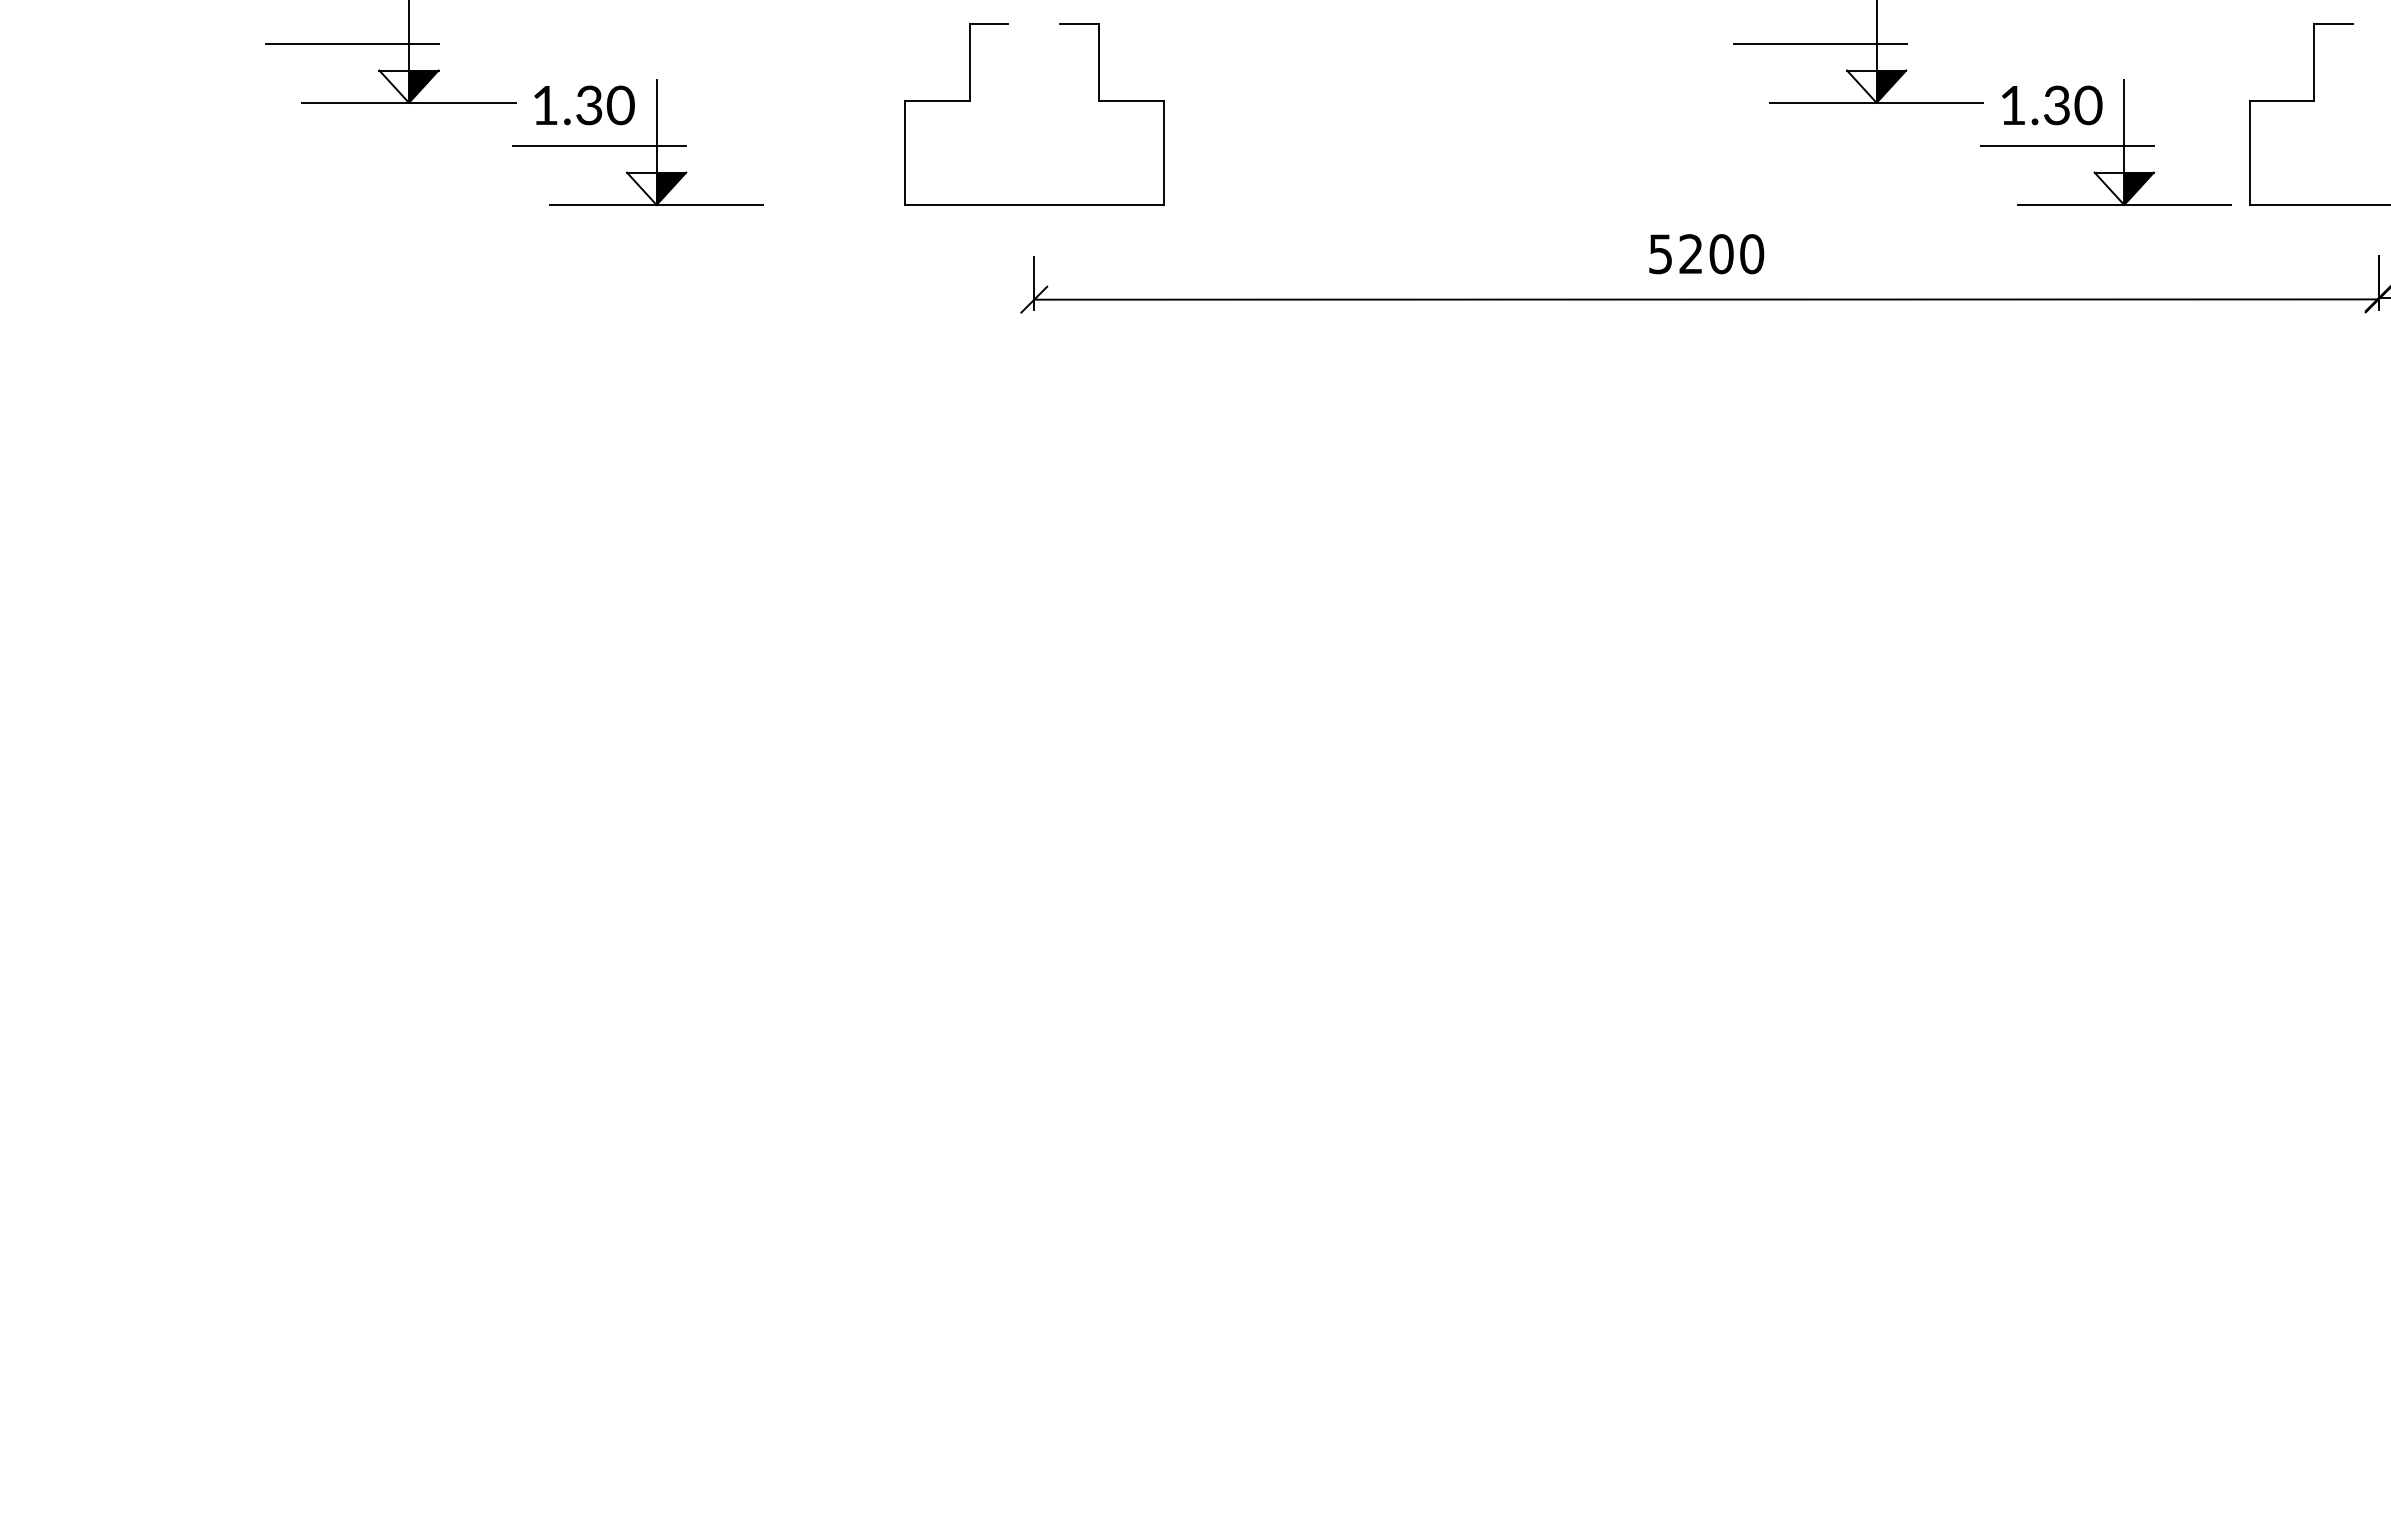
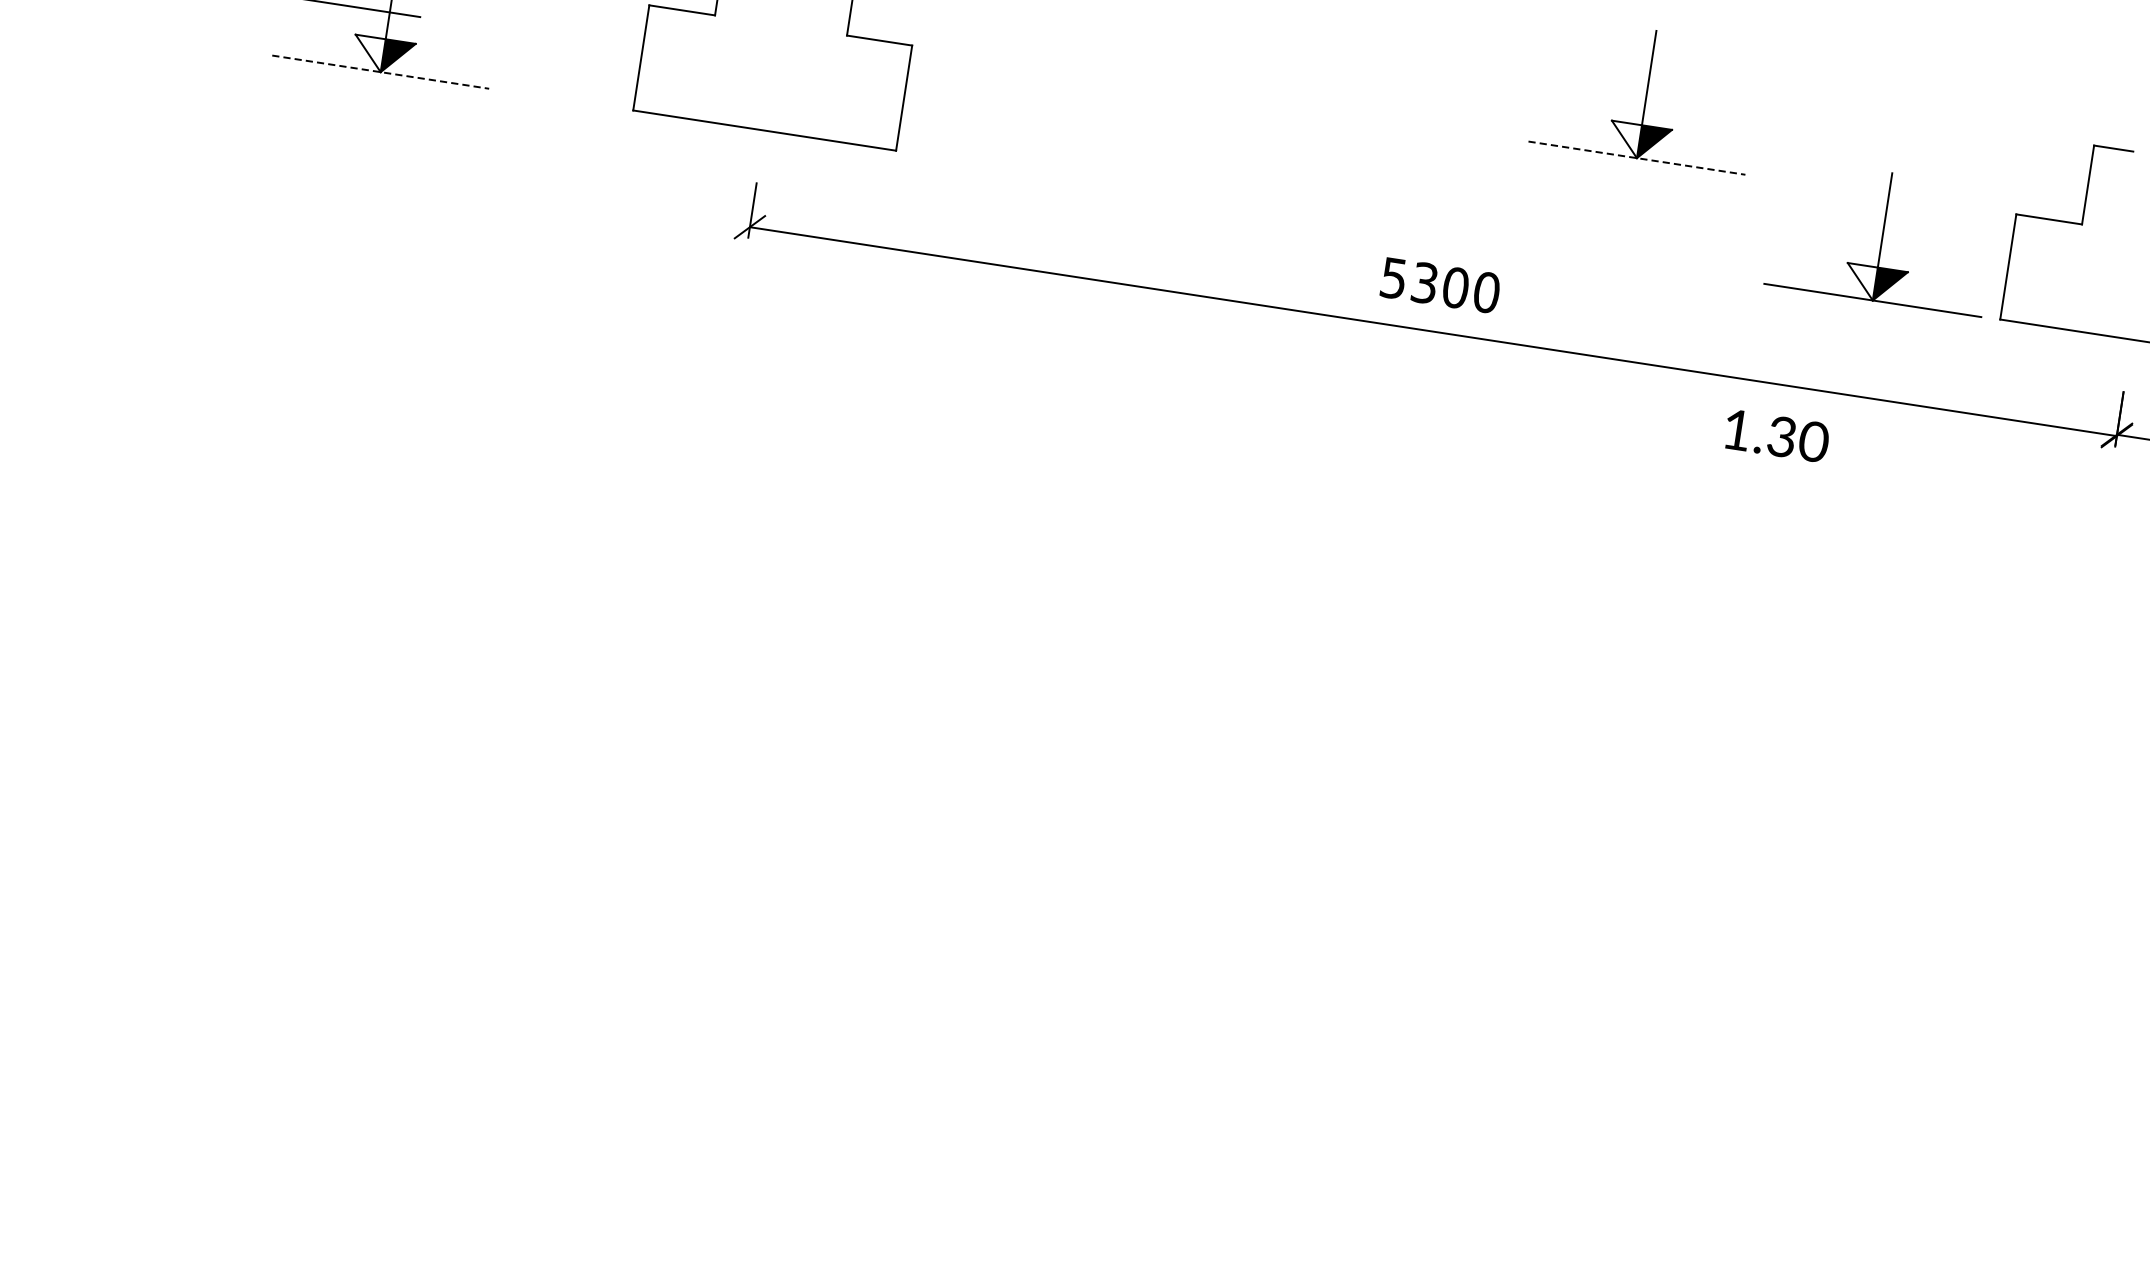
line: (1819, 44) -> (1587, 89), removed
line: (1876, 102) -> (1636, 157), solid -> dashed
text: (2052, 105) -> (1777, 436), moved
line: (2067, 146) -> (1824, 232), removed
line: (656, 204) -> (380, 71), solid -> dashed
text: (1690, 254) -> (1424, 283), 5200 -> 5300

